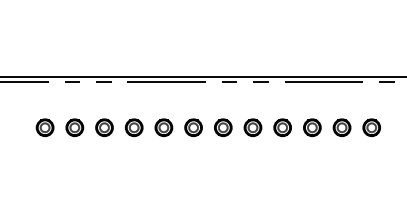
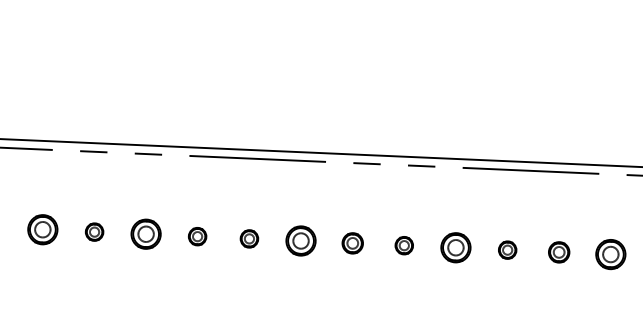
part: (74, 127) -> (93, 231), size x0.6
part: (133, 127) -> (196, 235), size x0.6
part: (163, 127) -> (248, 238), size x0.6
part: (223, 127) -> (353, 242), size x0.7
part: (252, 127) -> (403, 244), size x0.6
part: (312, 127) -> (507, 249), size x0.6
part: (341, 127) -> (558, 251), size x0.7

